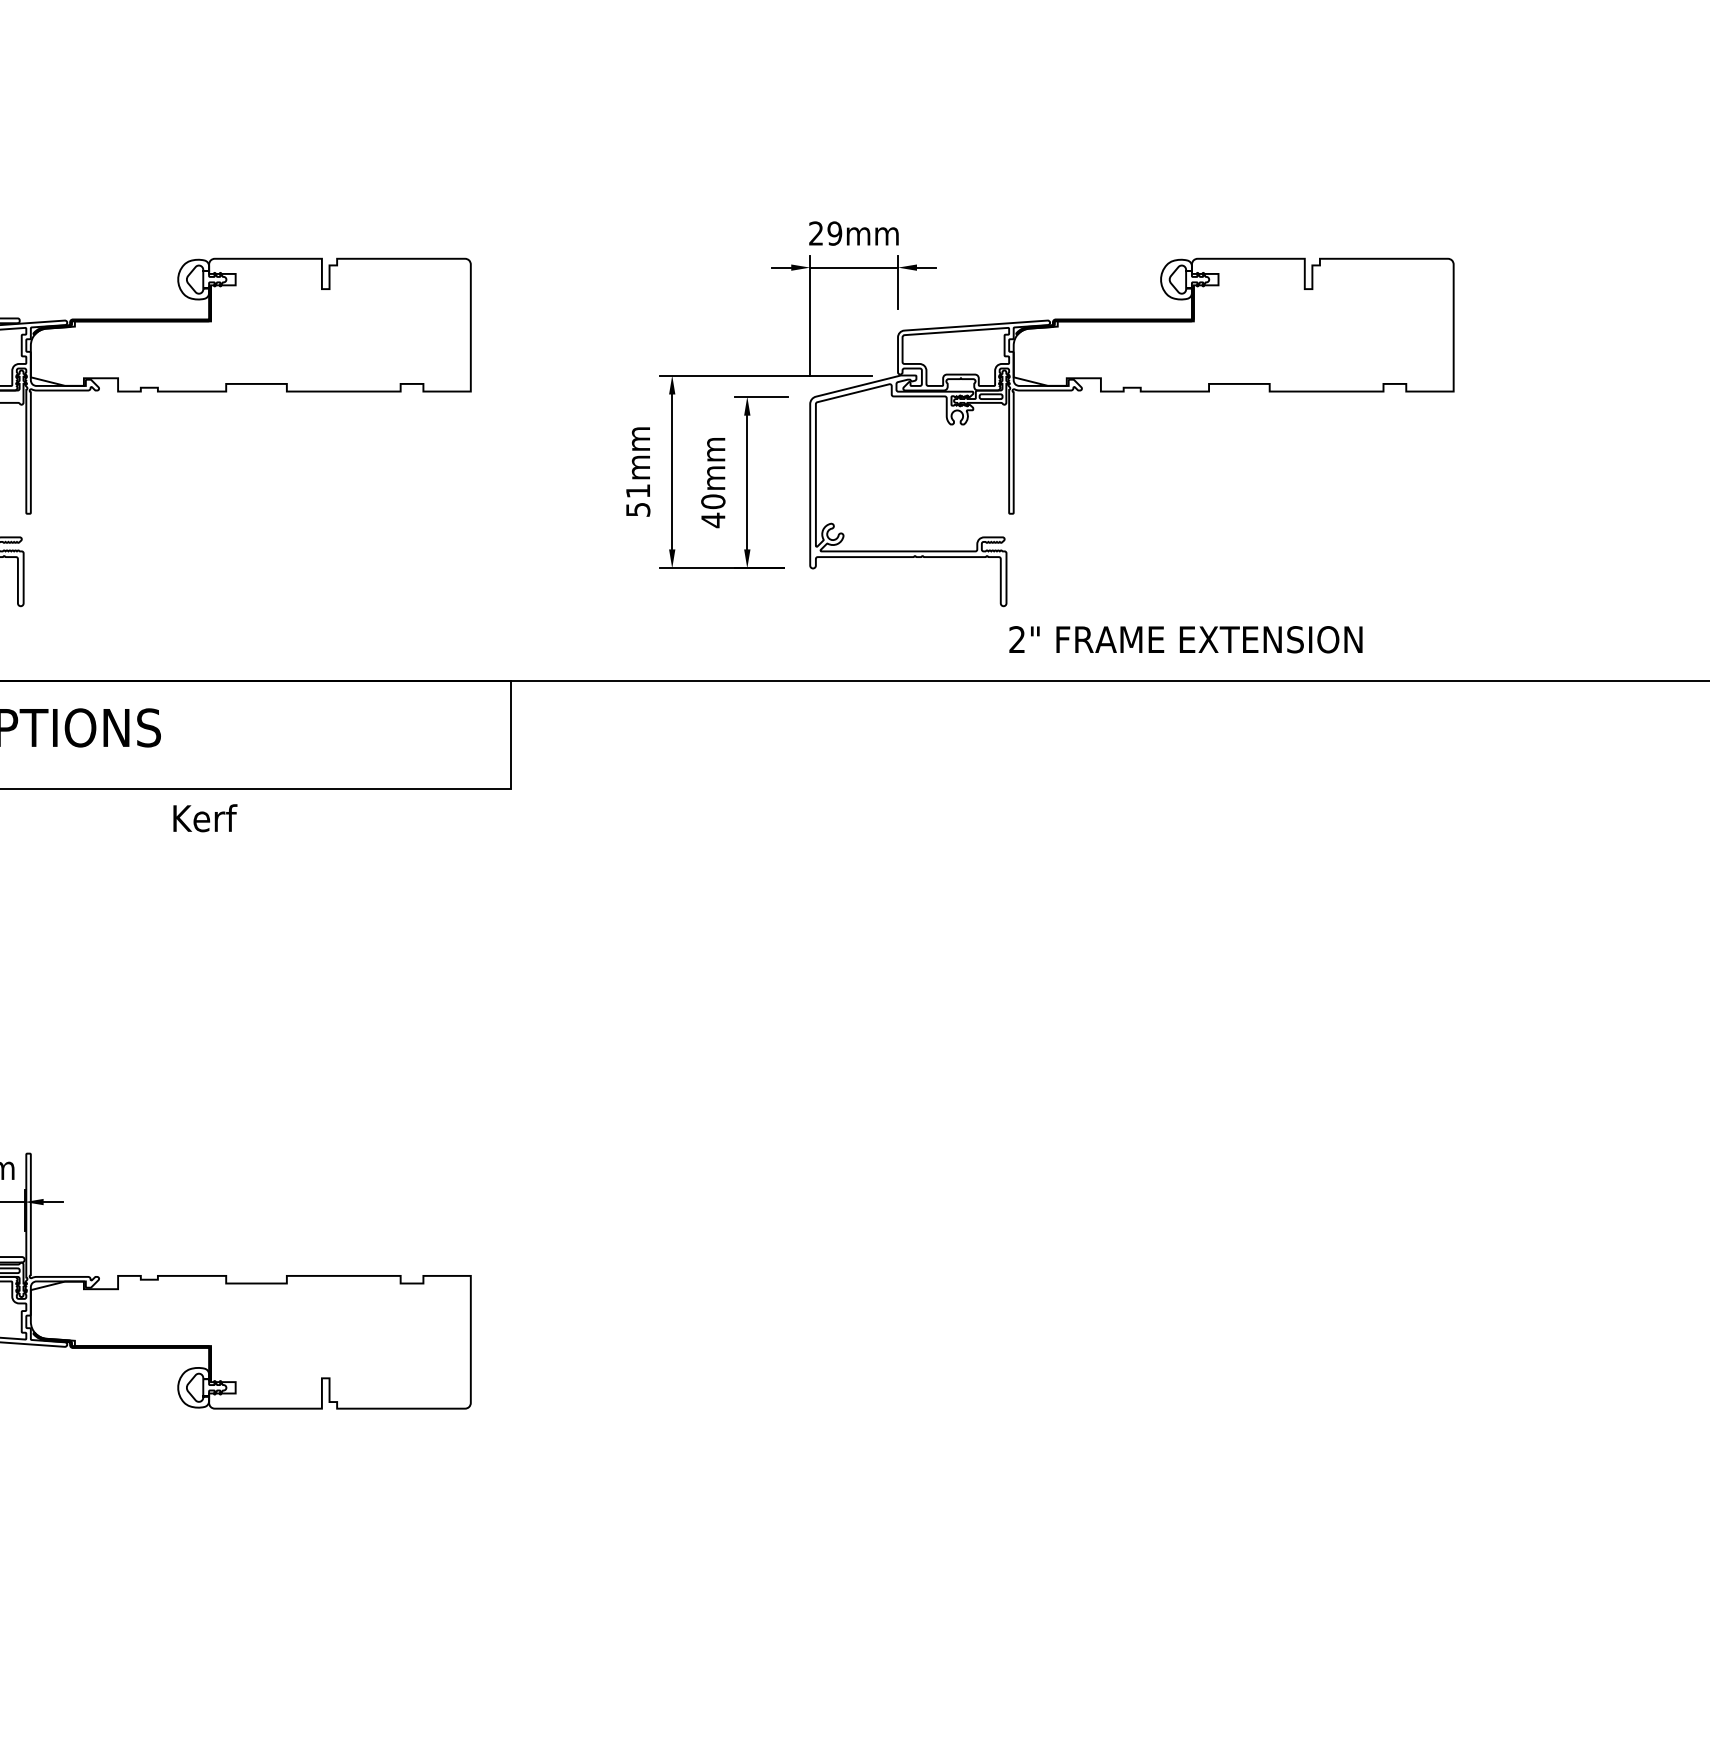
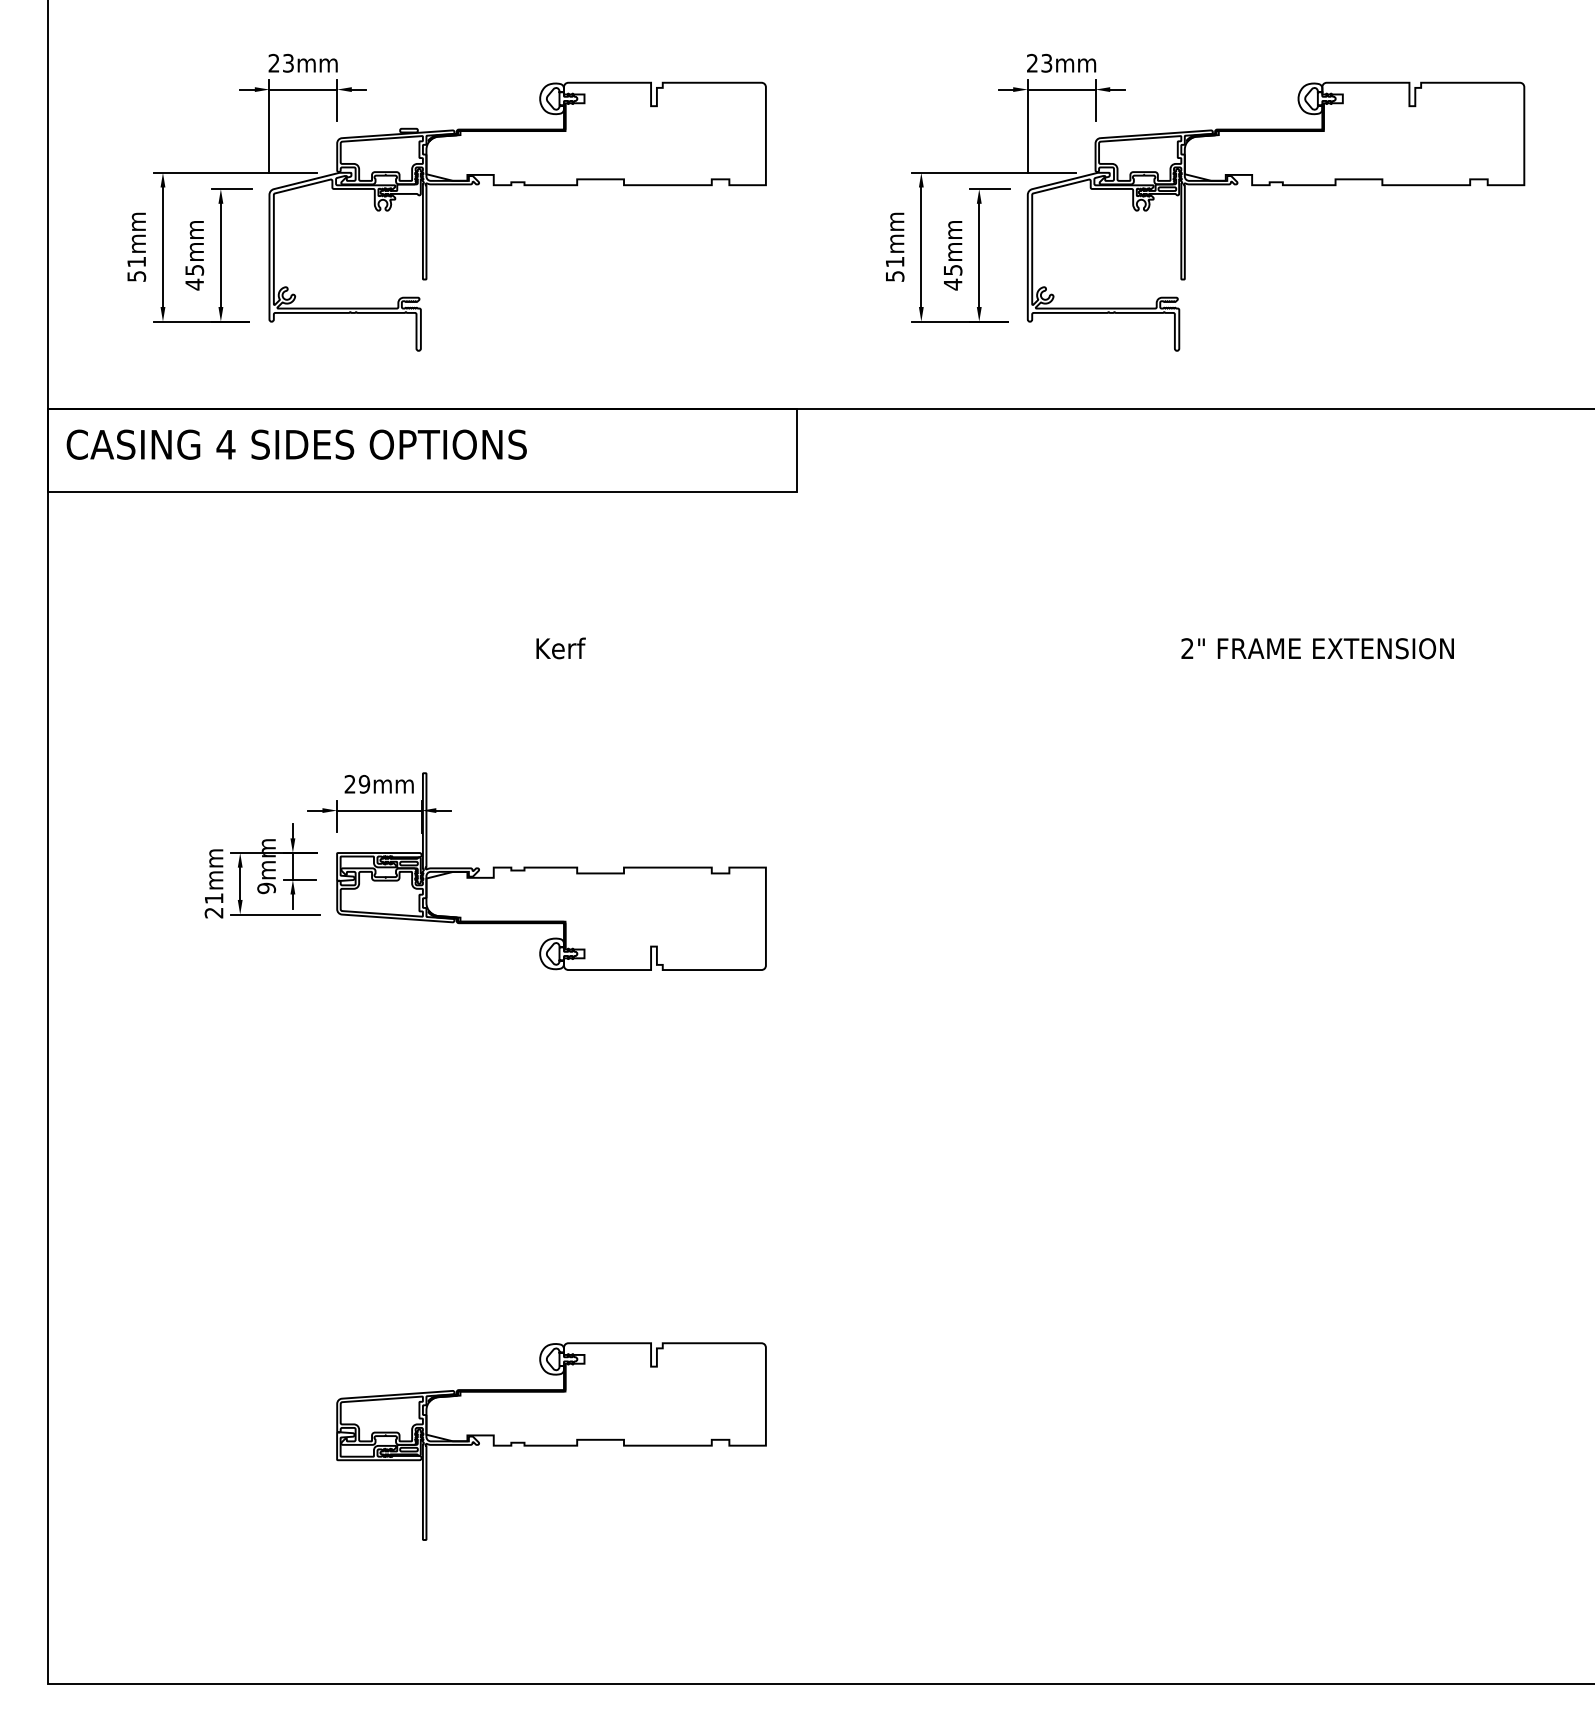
text: (834, 233) -> (1046, 63), 29mm -> 23mm
text: (712, 500) -> (952, 269), 40mm -> 45mm
text: (1185, 639) -> (1317, 648), moved
text: (204, 818) -> (560, 648), moved

